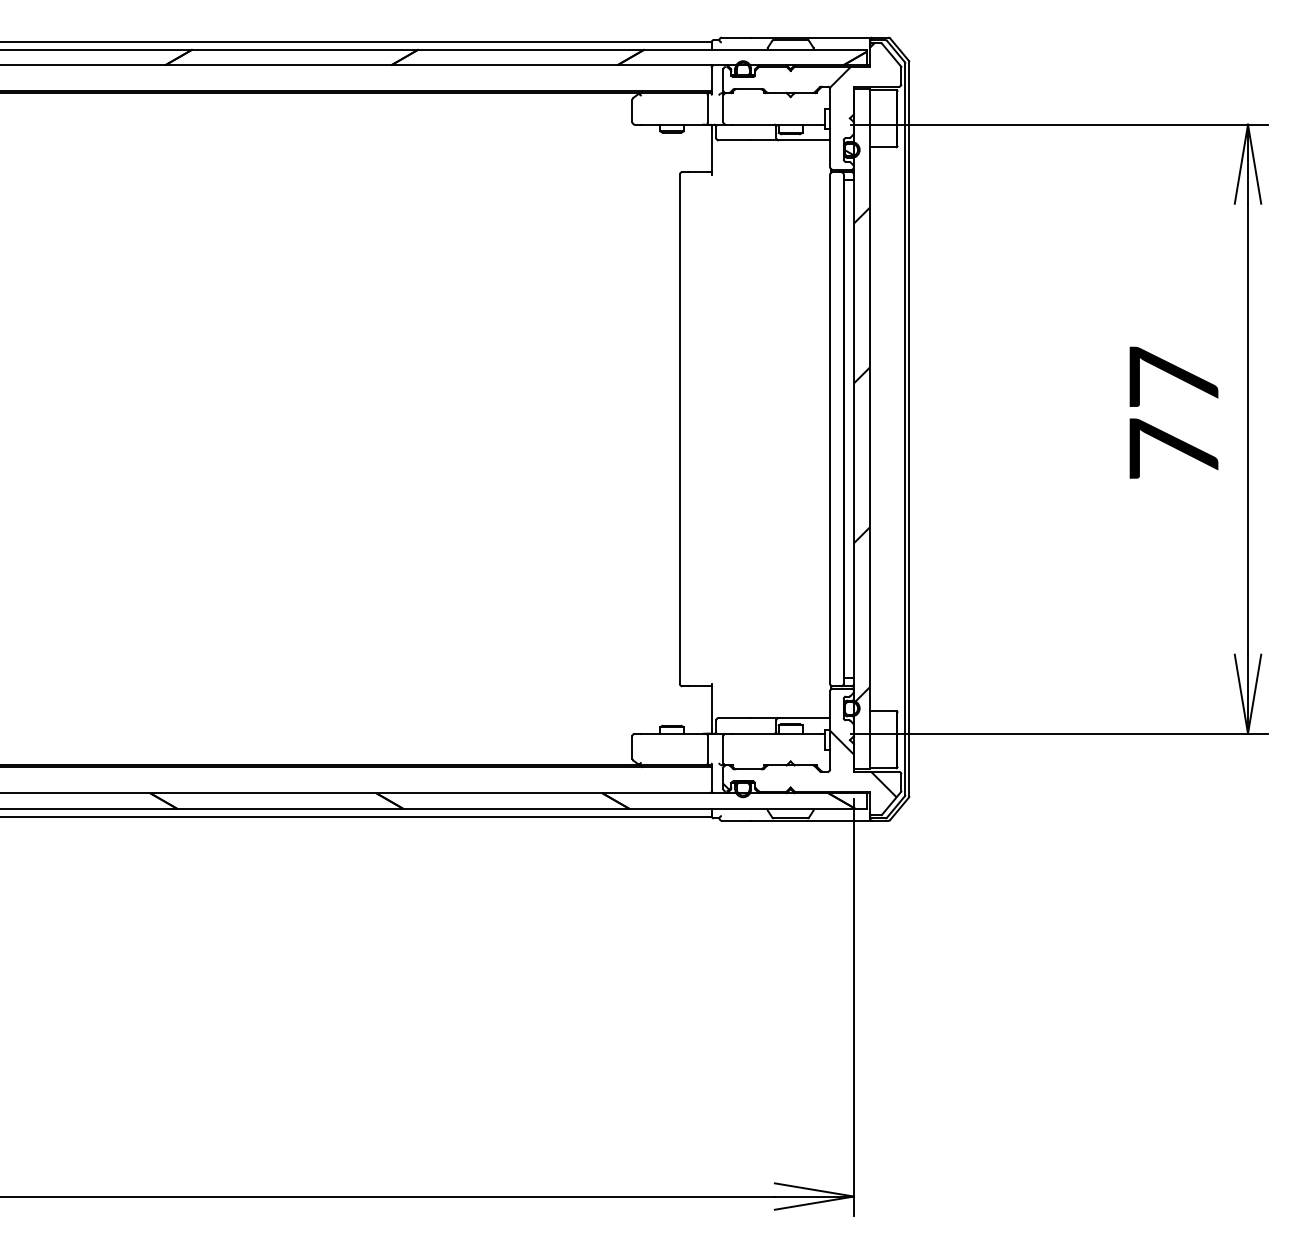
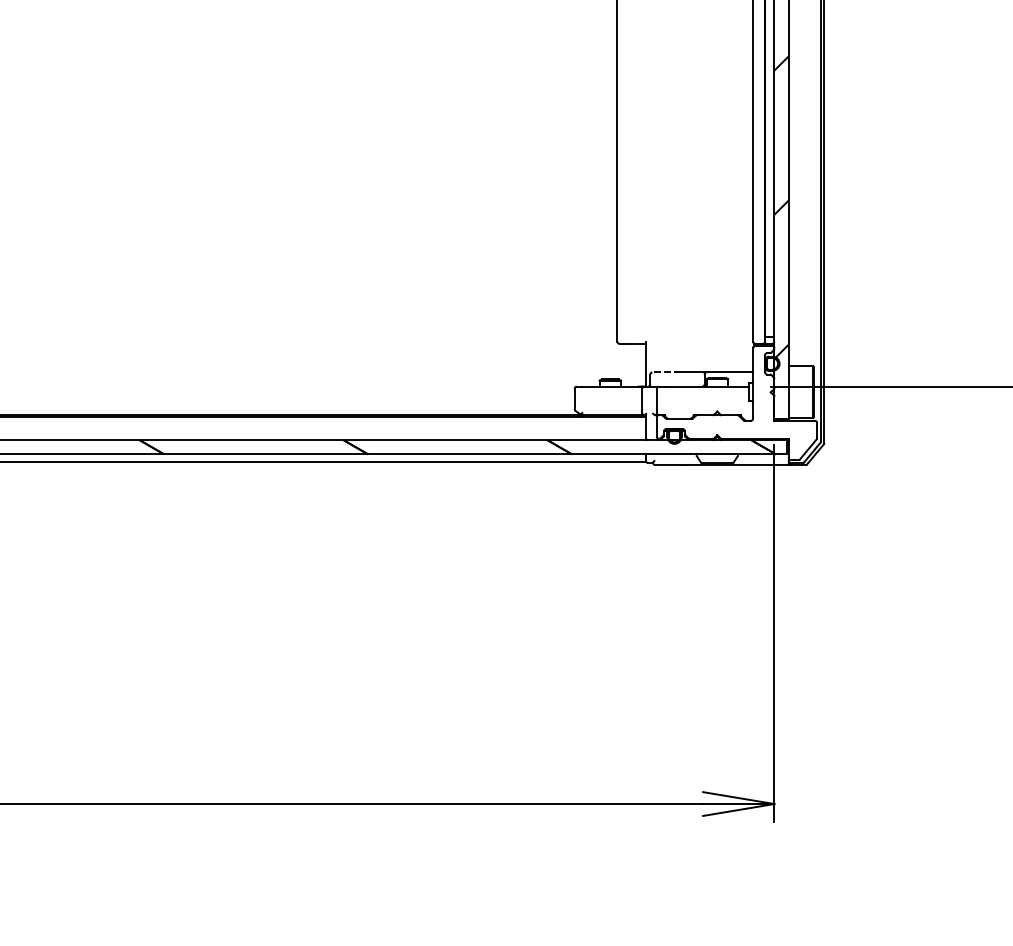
line: (734, 717) -> (666, 371), solid -> dashed
hatch: (809, 763) -> (734, 413), removed

